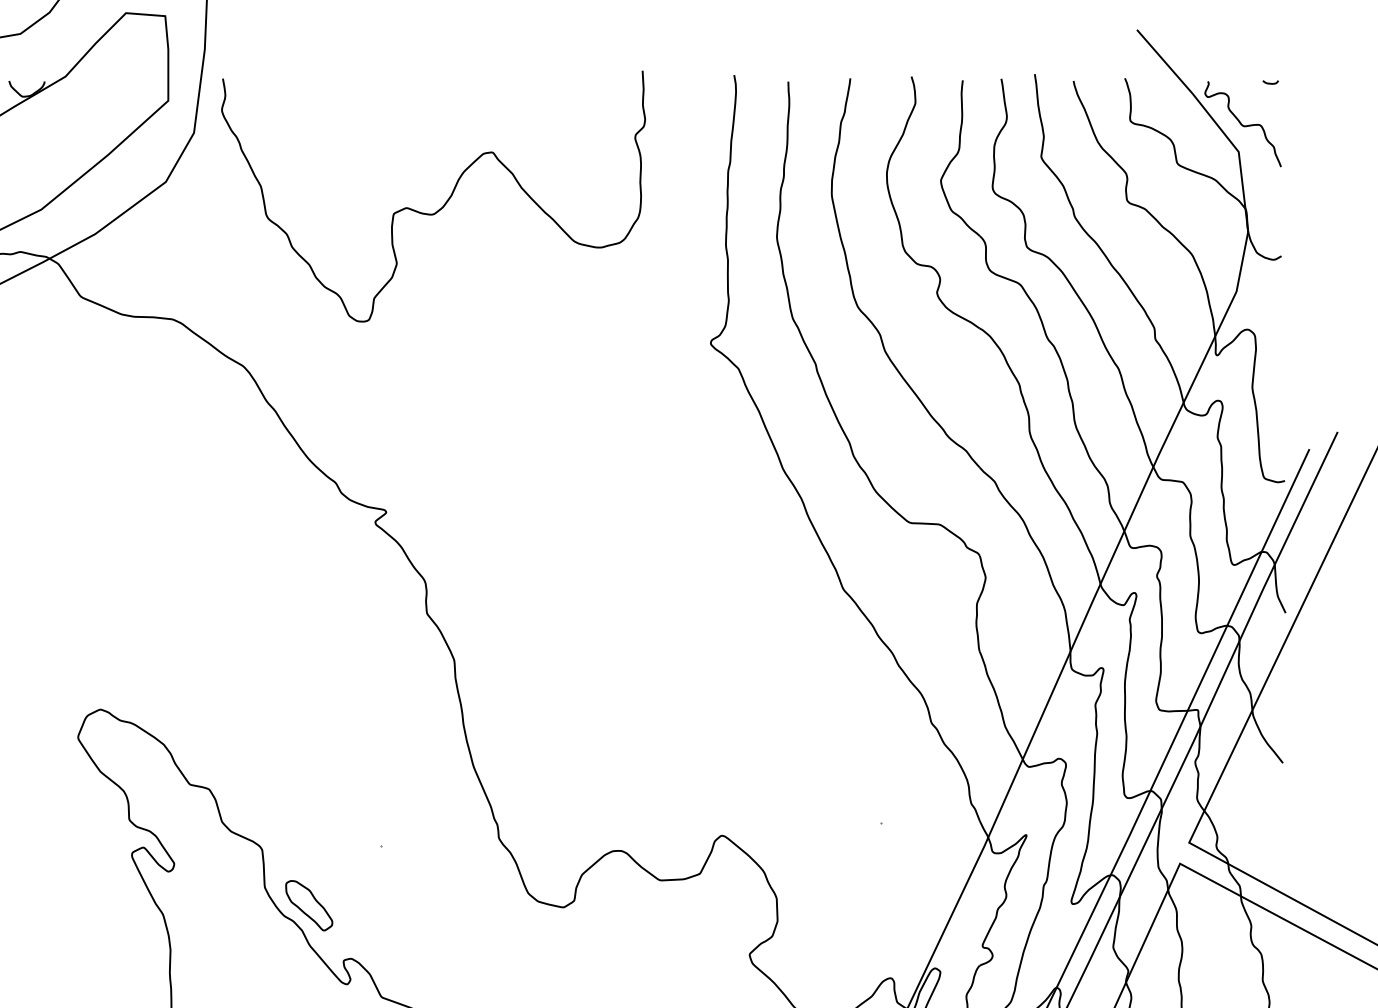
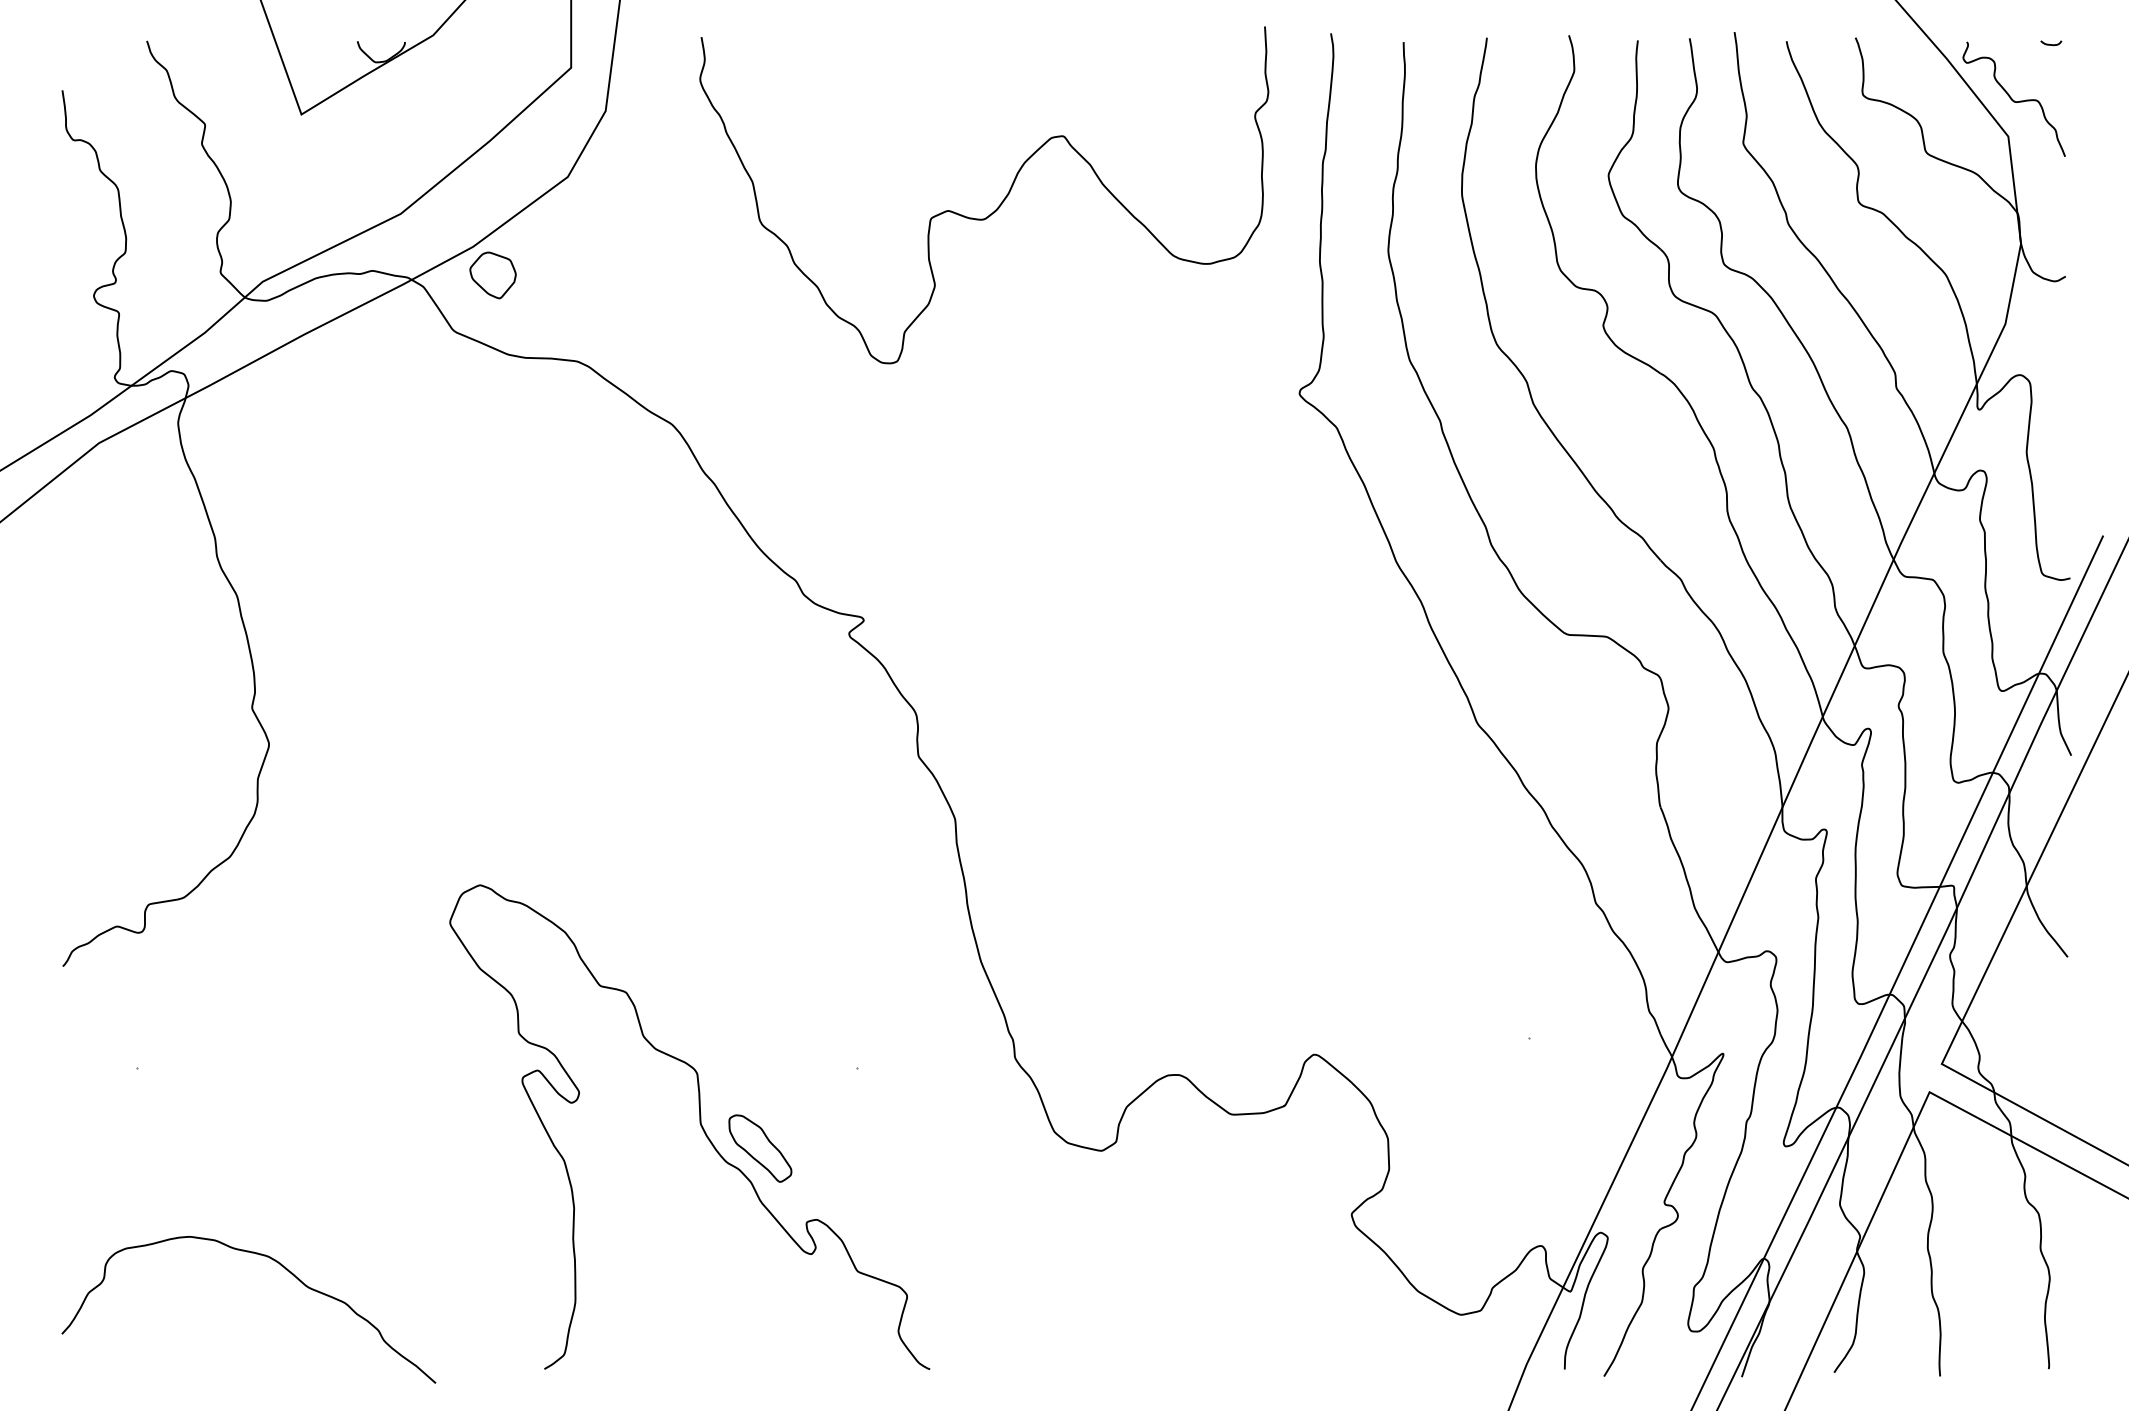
curve: (444, 203) -> (999, 204), moved
part: (109, 255) -> (492, 275), added

